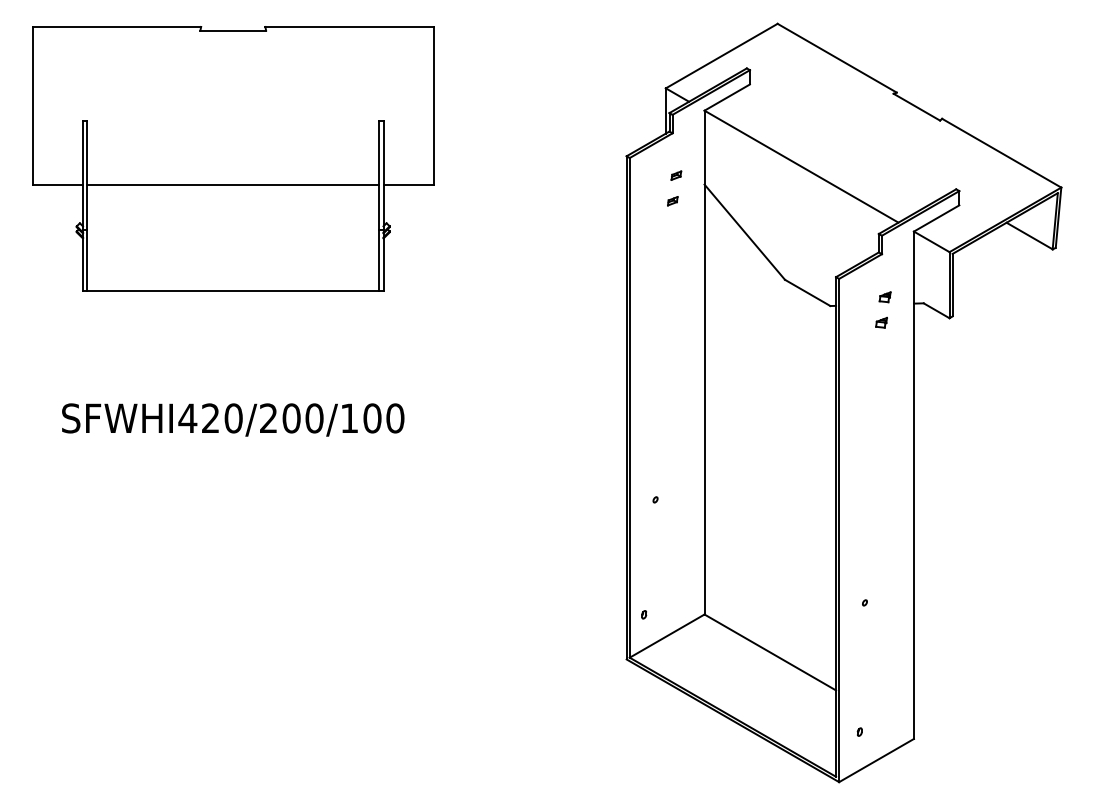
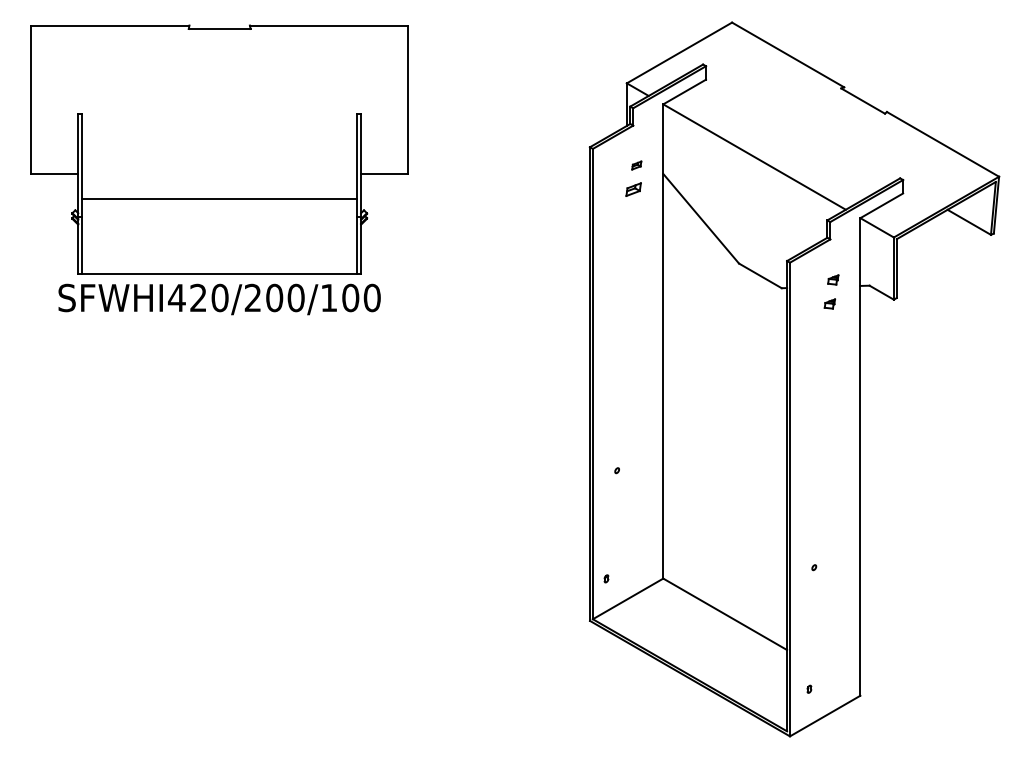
line: (233, 185) -> (219, 199), moved
part: (671, 201) -> (632, 189), size x1.6
text: (233, 419) -> (219, 299), moved

